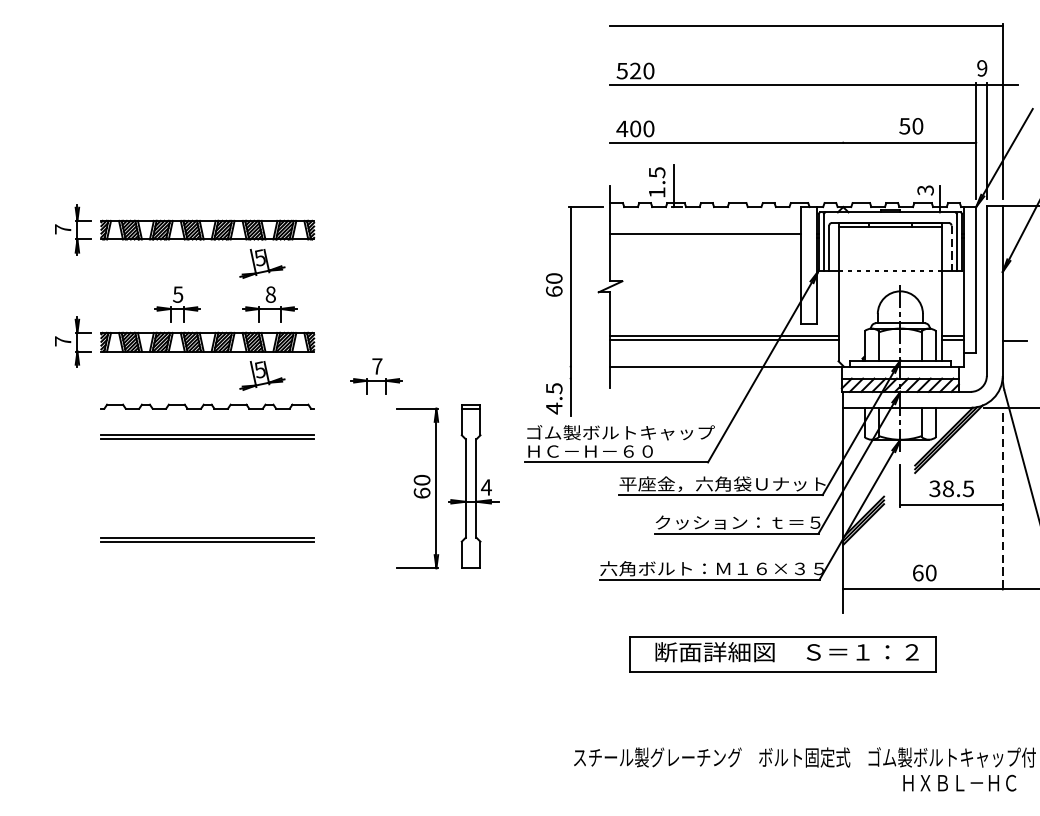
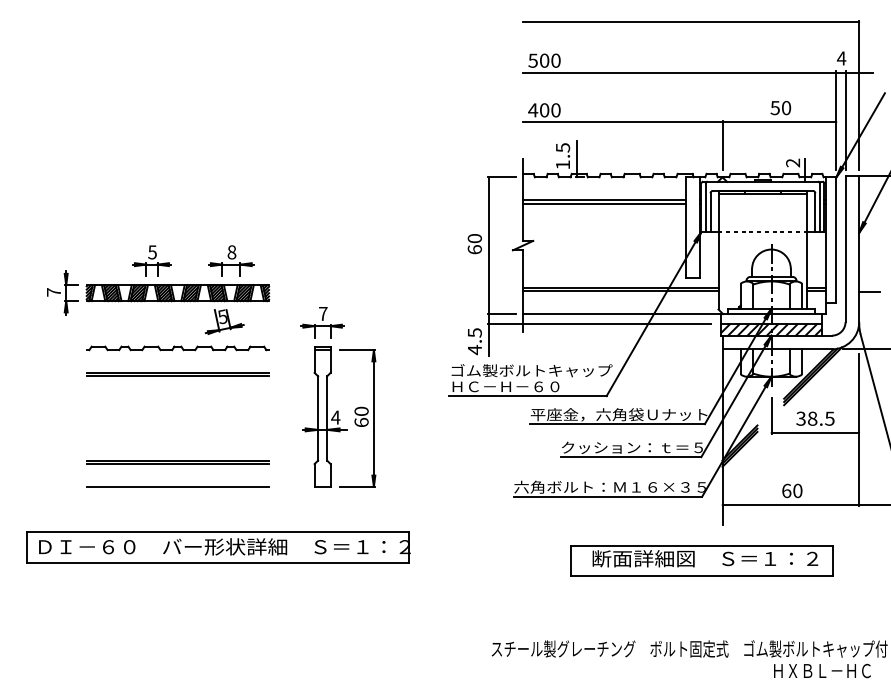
text: (982, 68) -> (841, 58), 9 -> 4
text: (635, 70) -> (544, 60), 520 -> 500
line: (843, 169) -> (722, 145), added
text: (926, 189) -> (793, 162), 3 -> 2
line: (705, 237) -> (604, 203), added
part: (185, 241) -> (158, 206), removed
line: (951, 249) -> (815, 213), dashed -> solid
line: (585, 367) -> (501, 314), added
line: (699, 378) -> (599, 324), added
part: (473, 486) -> (324, 416), moved
line: (1003, 502) -> (859, 430), dashed -> solid
line: (207, 567) -> (177, 486), added
part: (255, 639) -> (218, 547), added
part: (782, 654) -> (701, 560), moved

